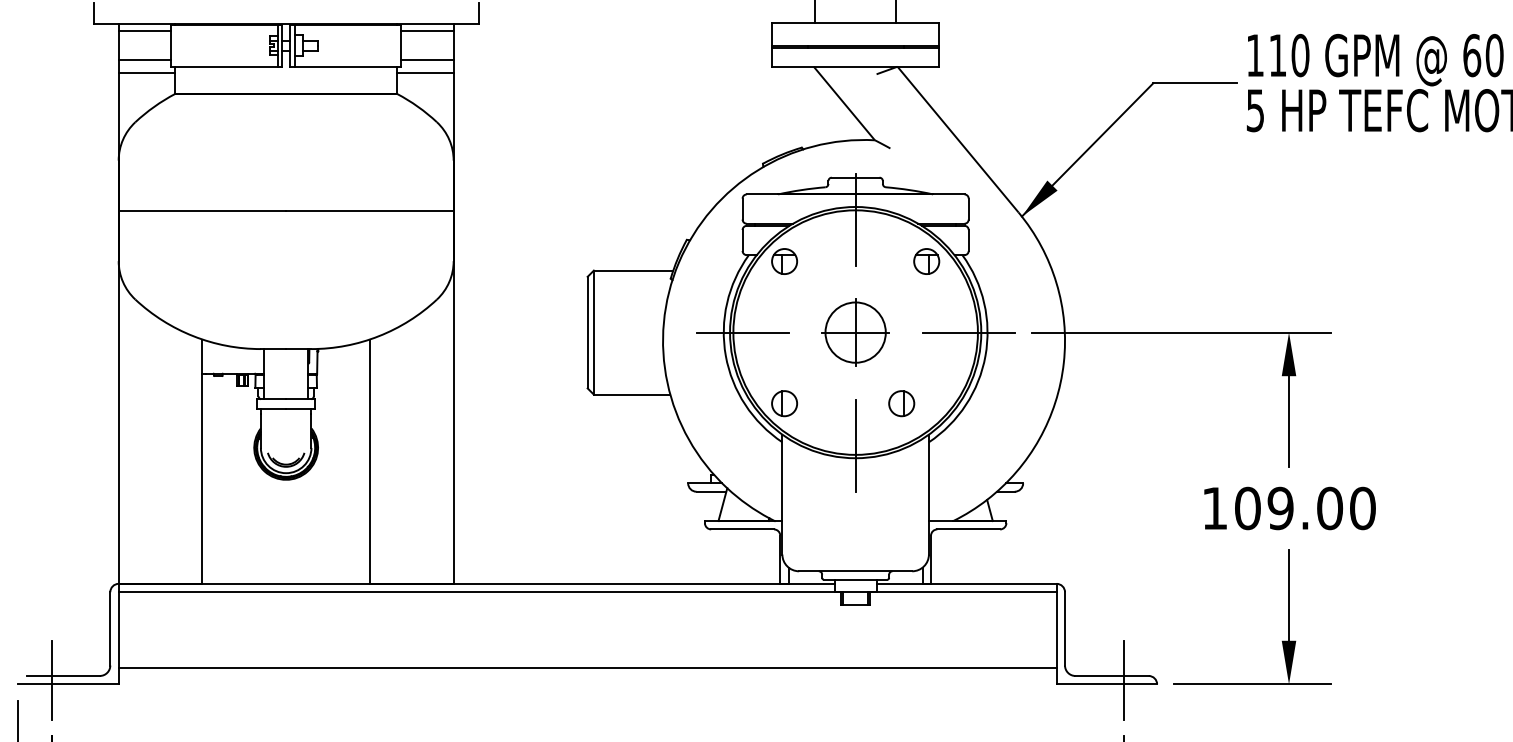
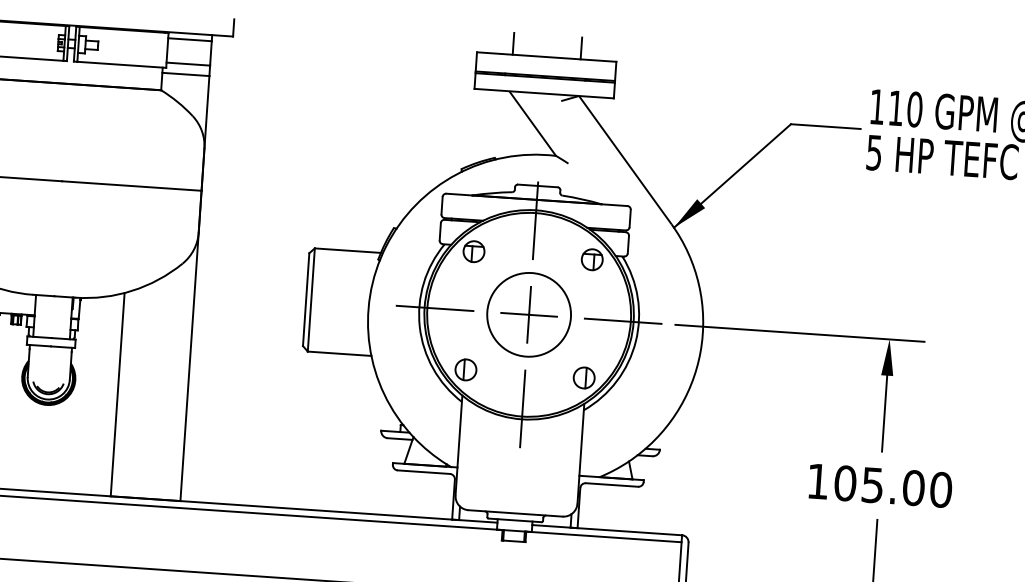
circle: (855, 332) -> (528, 314), size x1.67
part: (901, 403) -> (584, 377), moved
text: (1280, 507) -> (872, 484), 109.00 -> 105.00

